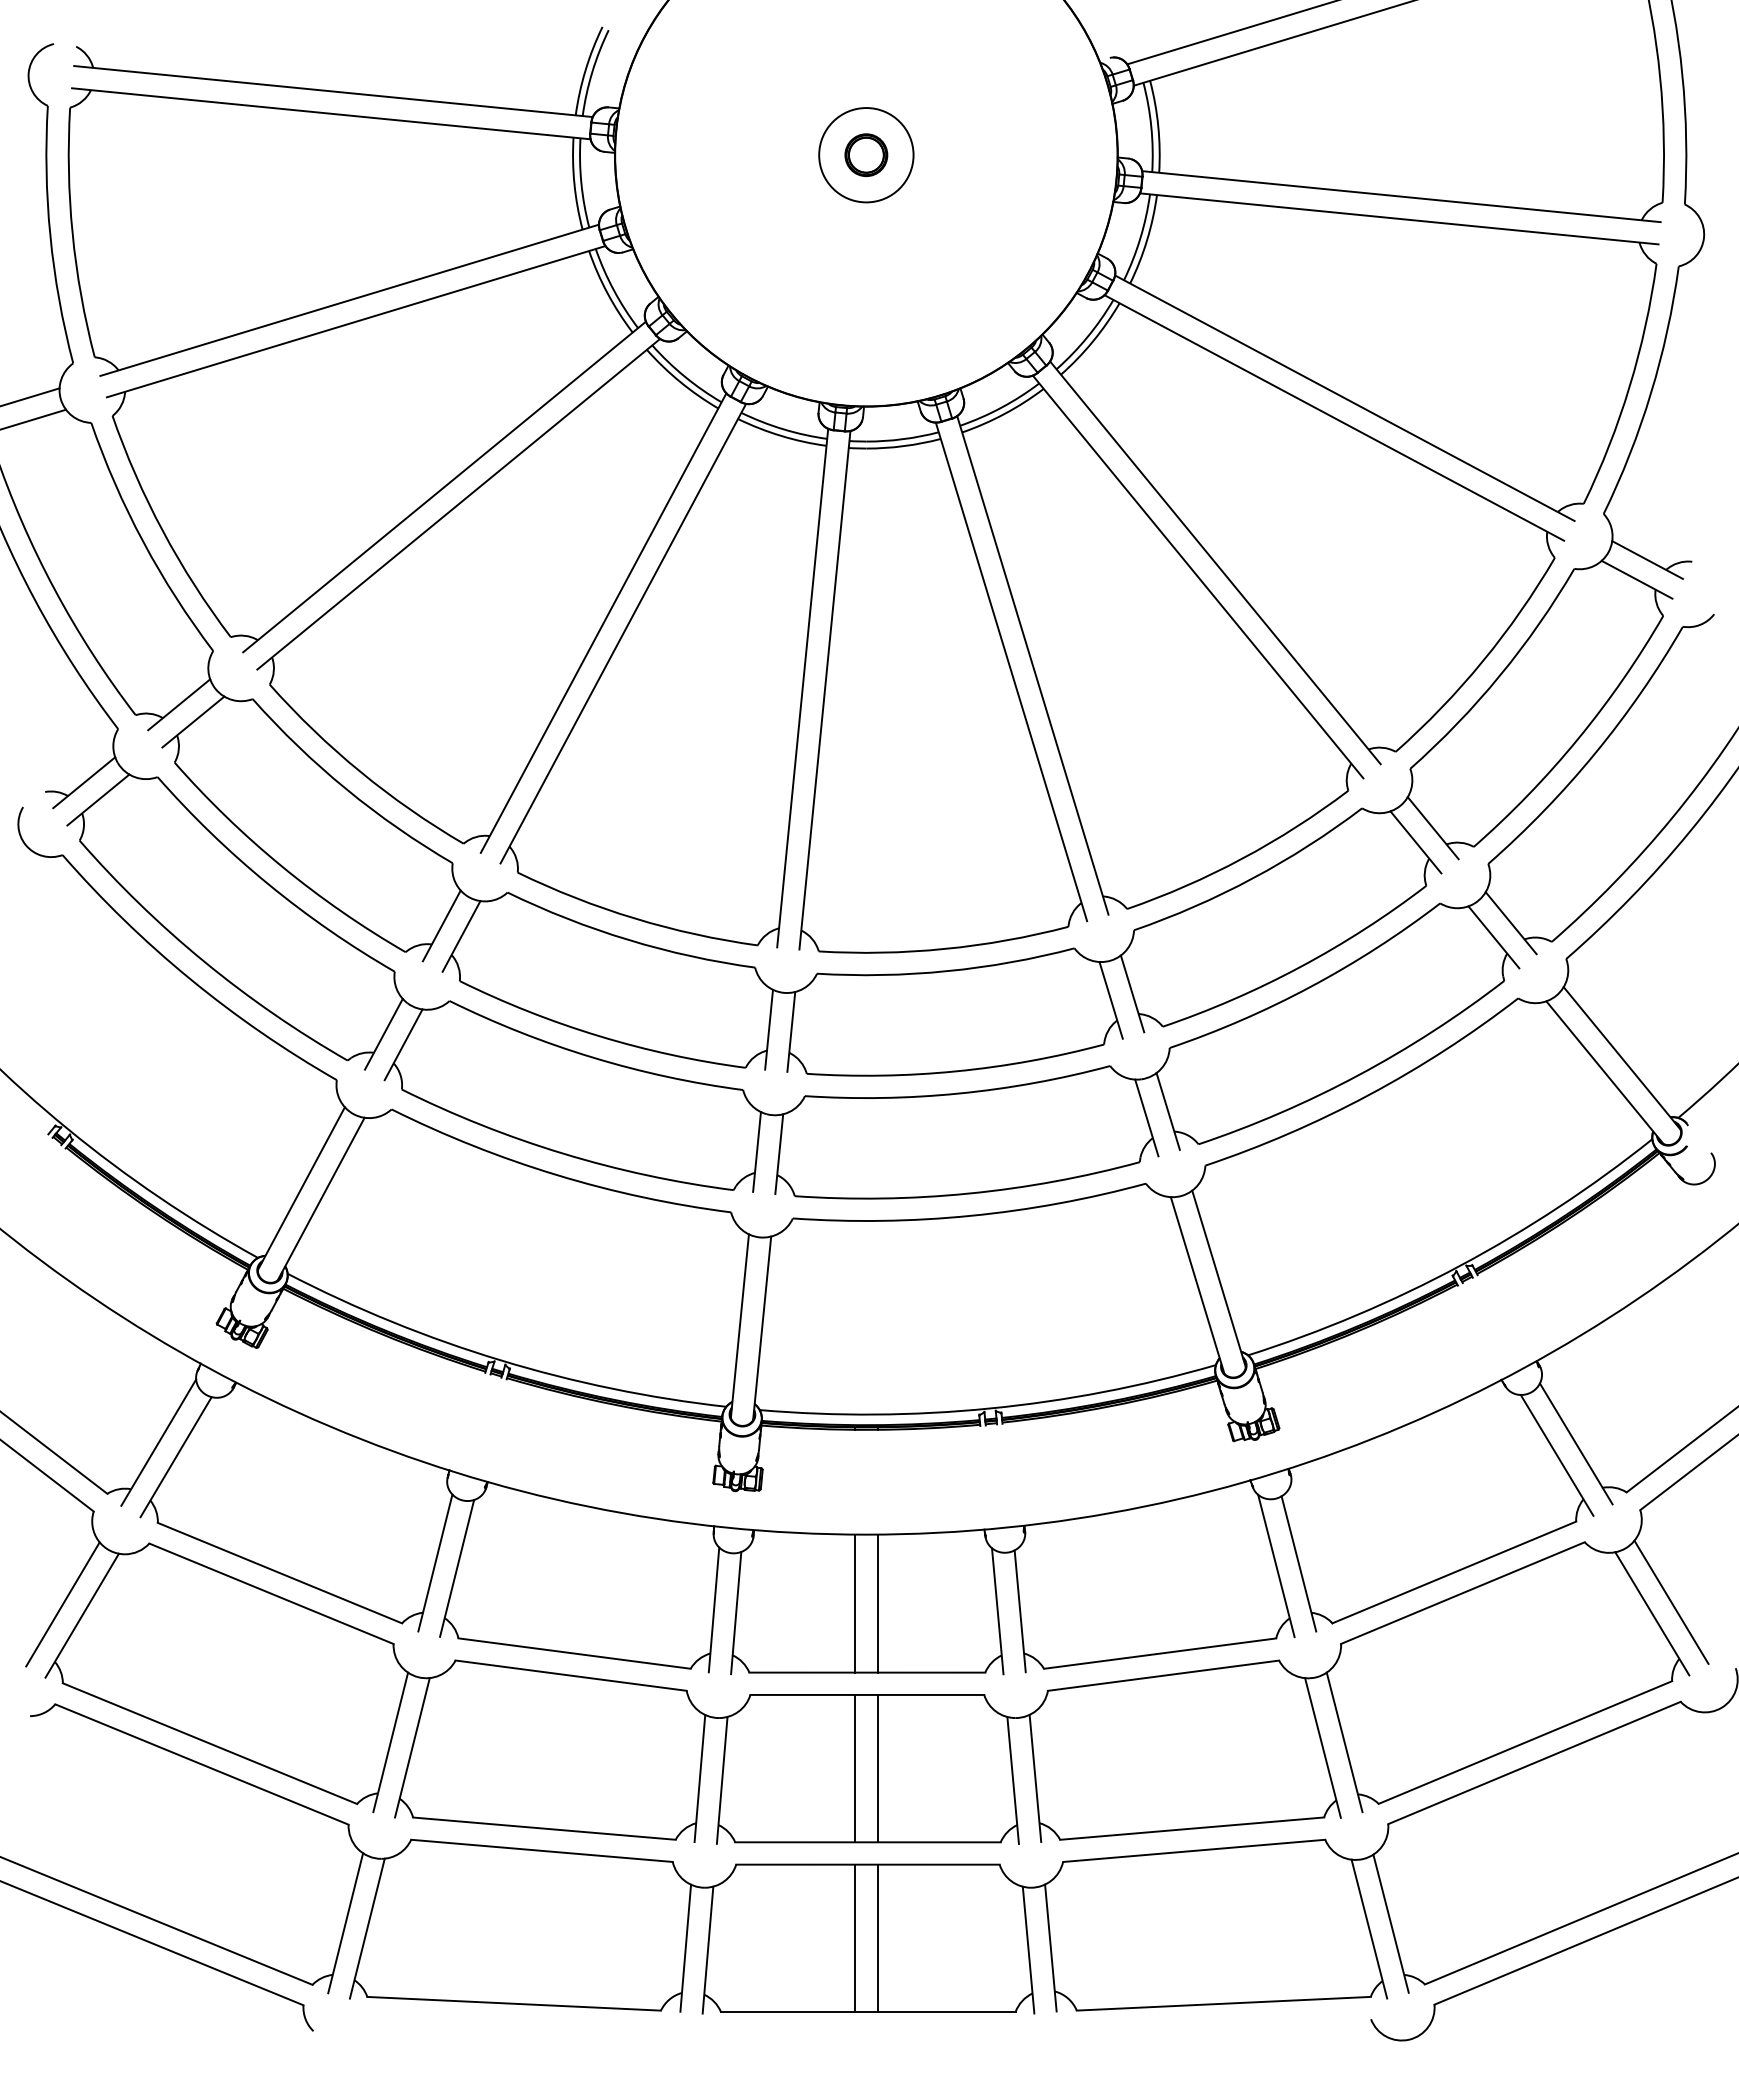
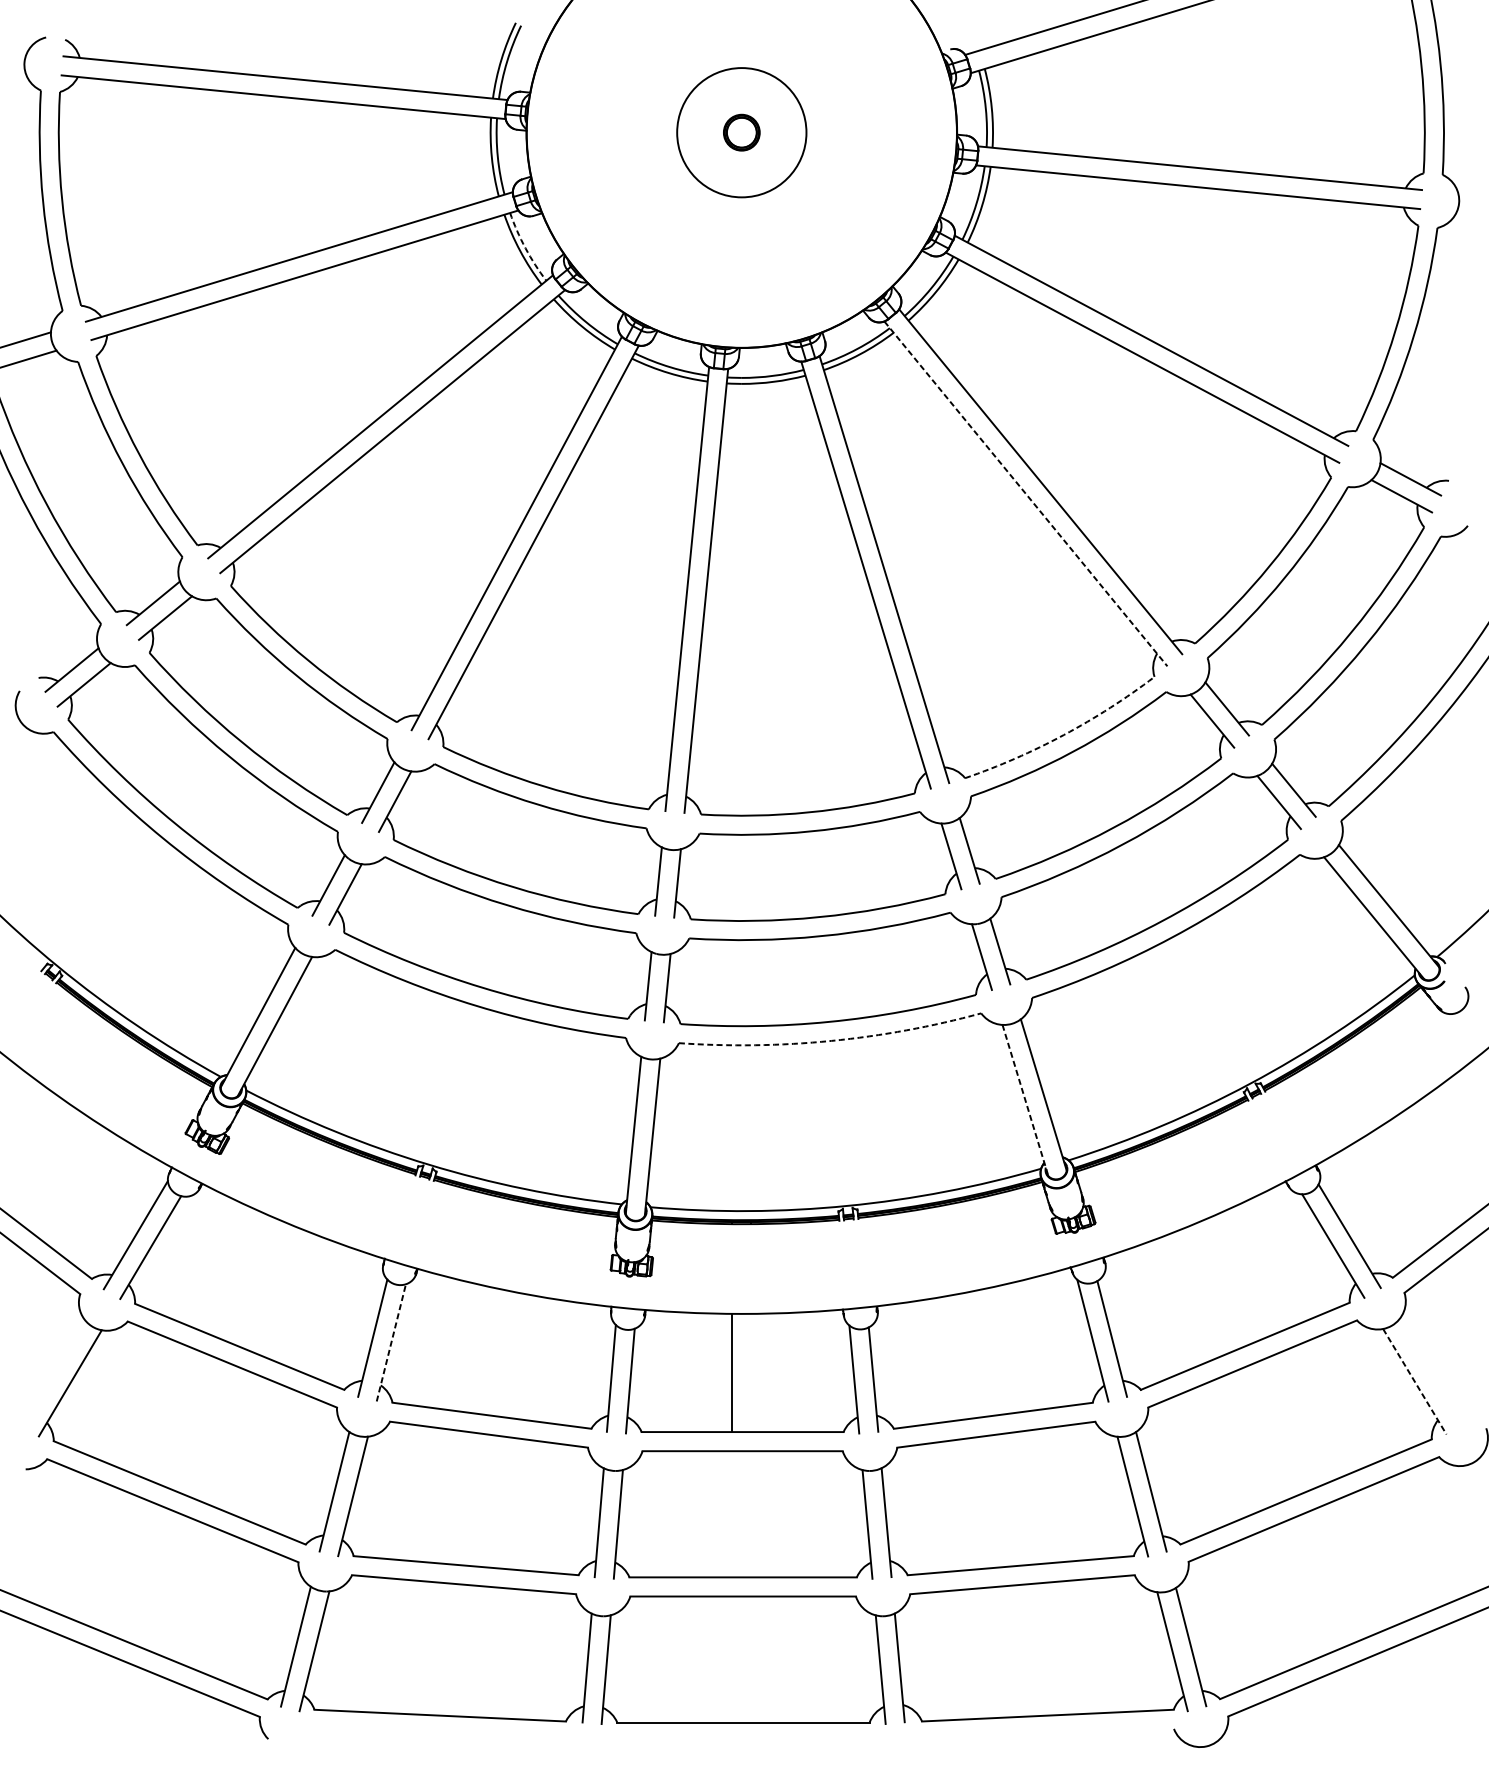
circle: (866, 155) -> (741, 132), size x1.6
arc: (613, 290) -> (525, 248), solid -> dashed
line: (1198, 577) -> (1026, 494), solid -> dashed
arc: (1242, 858) -> (1063, 734), solid -> dashed
arc: (970, 1215) -> (830, 1040), solid -> dashed
line: (1197, 1285) -> (1025, 1100), solid -> dashed
line: (457, 1567) -> (391, 1342), solid -> dashed
line: (1671, 1601) -> (1431, 1371), removed
line: (877, 1603) -> (751, 1372), removed
line: (62, 1604) -> (53, 1373), removed
line: (1652, 1613) -> (1414, 1381), solid -> dashed
line: (855, 1768) -> (732, 1514), removed
line: (877, 1768) -> (751, 1514), removed
line: (855, 1938) -> (732, 1659), removed
line: (877, 1938) -> (751, 1659), removed

